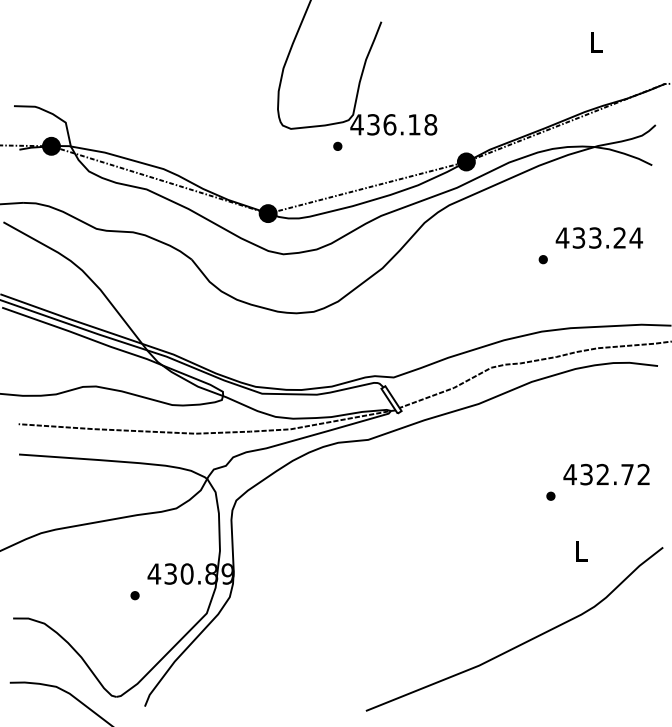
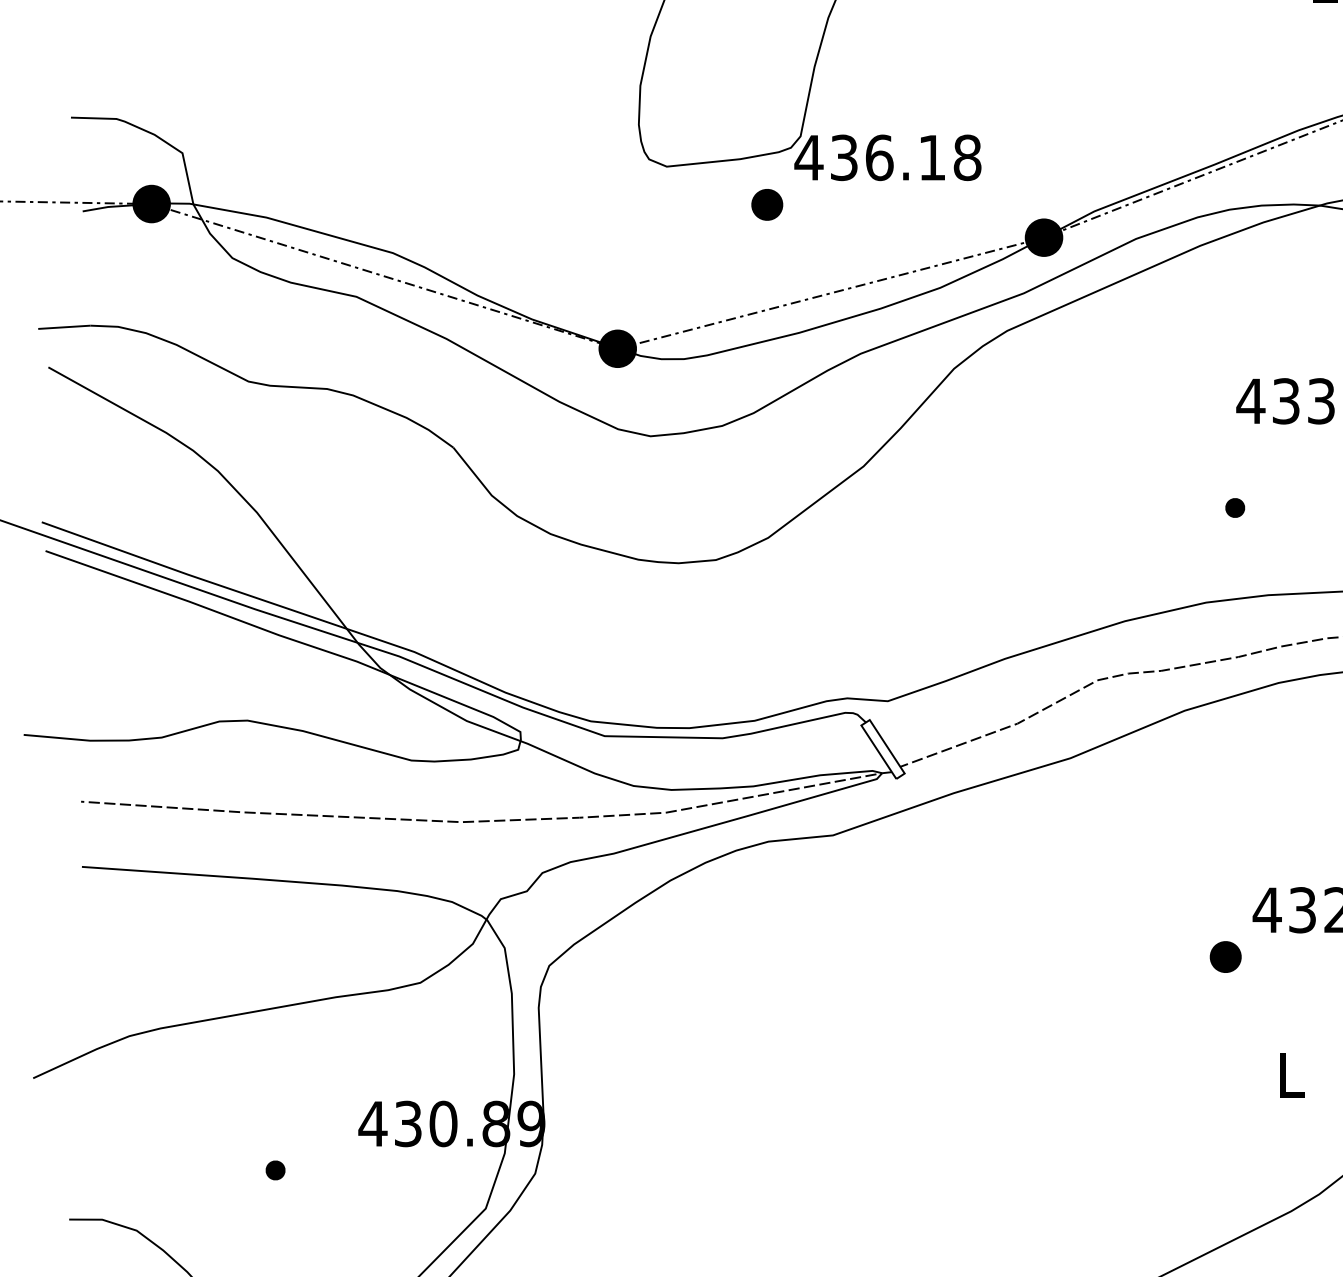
part: (337, 145) -> (766, 202), size x1.6
part: (542, 259) -> (1233, 507), moved
part: (550, 495) -> (1224, 955), size x1.6
part: (134, 595) -> (274, 1170), moved

